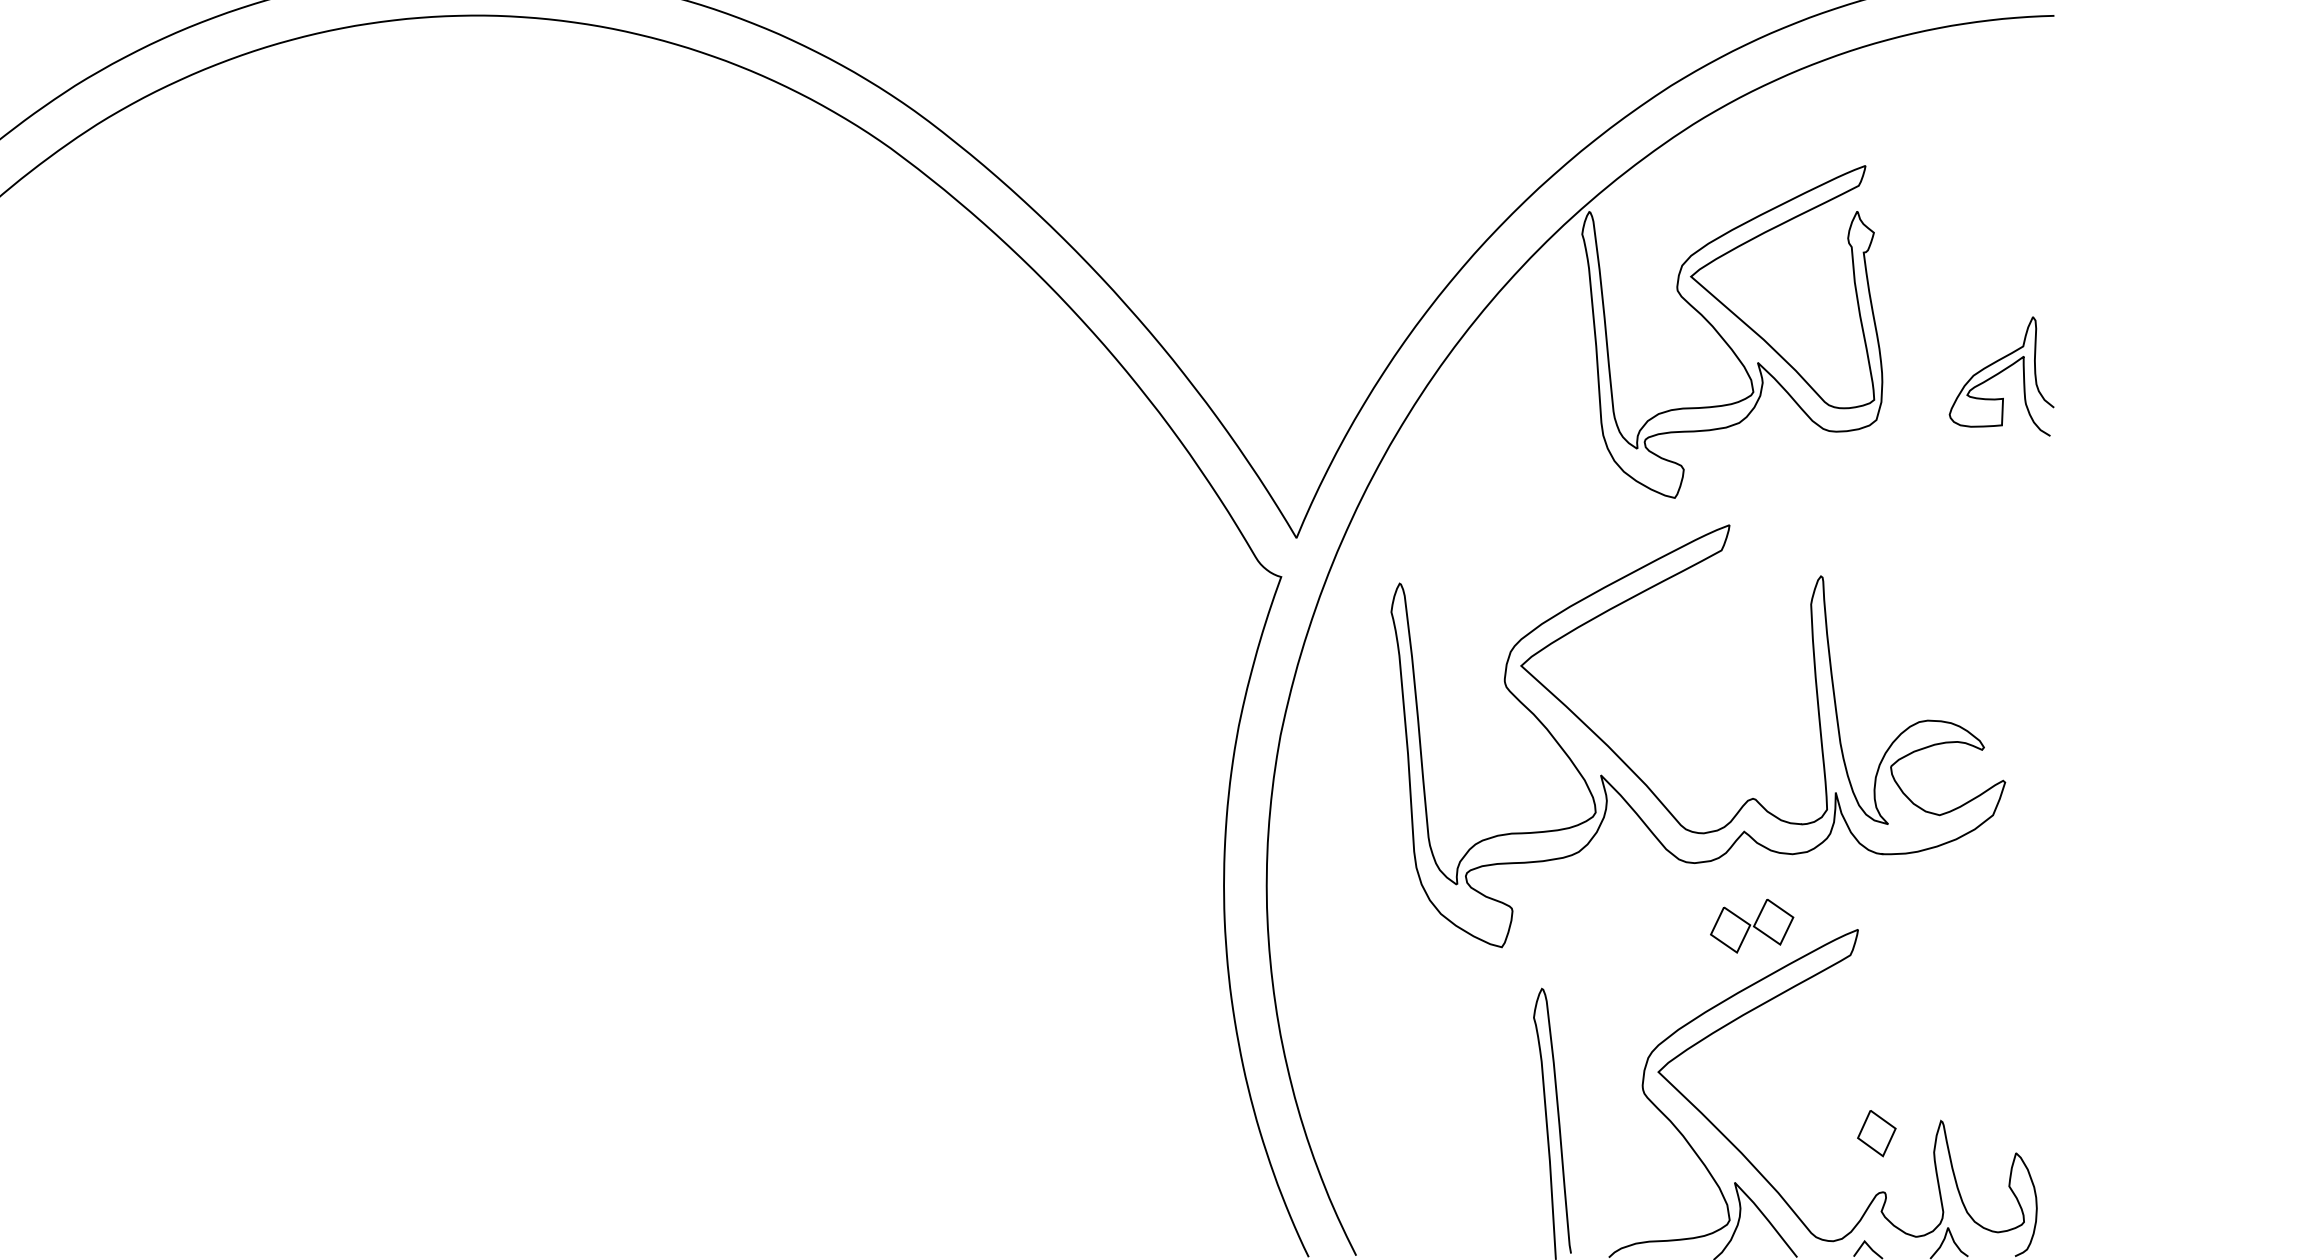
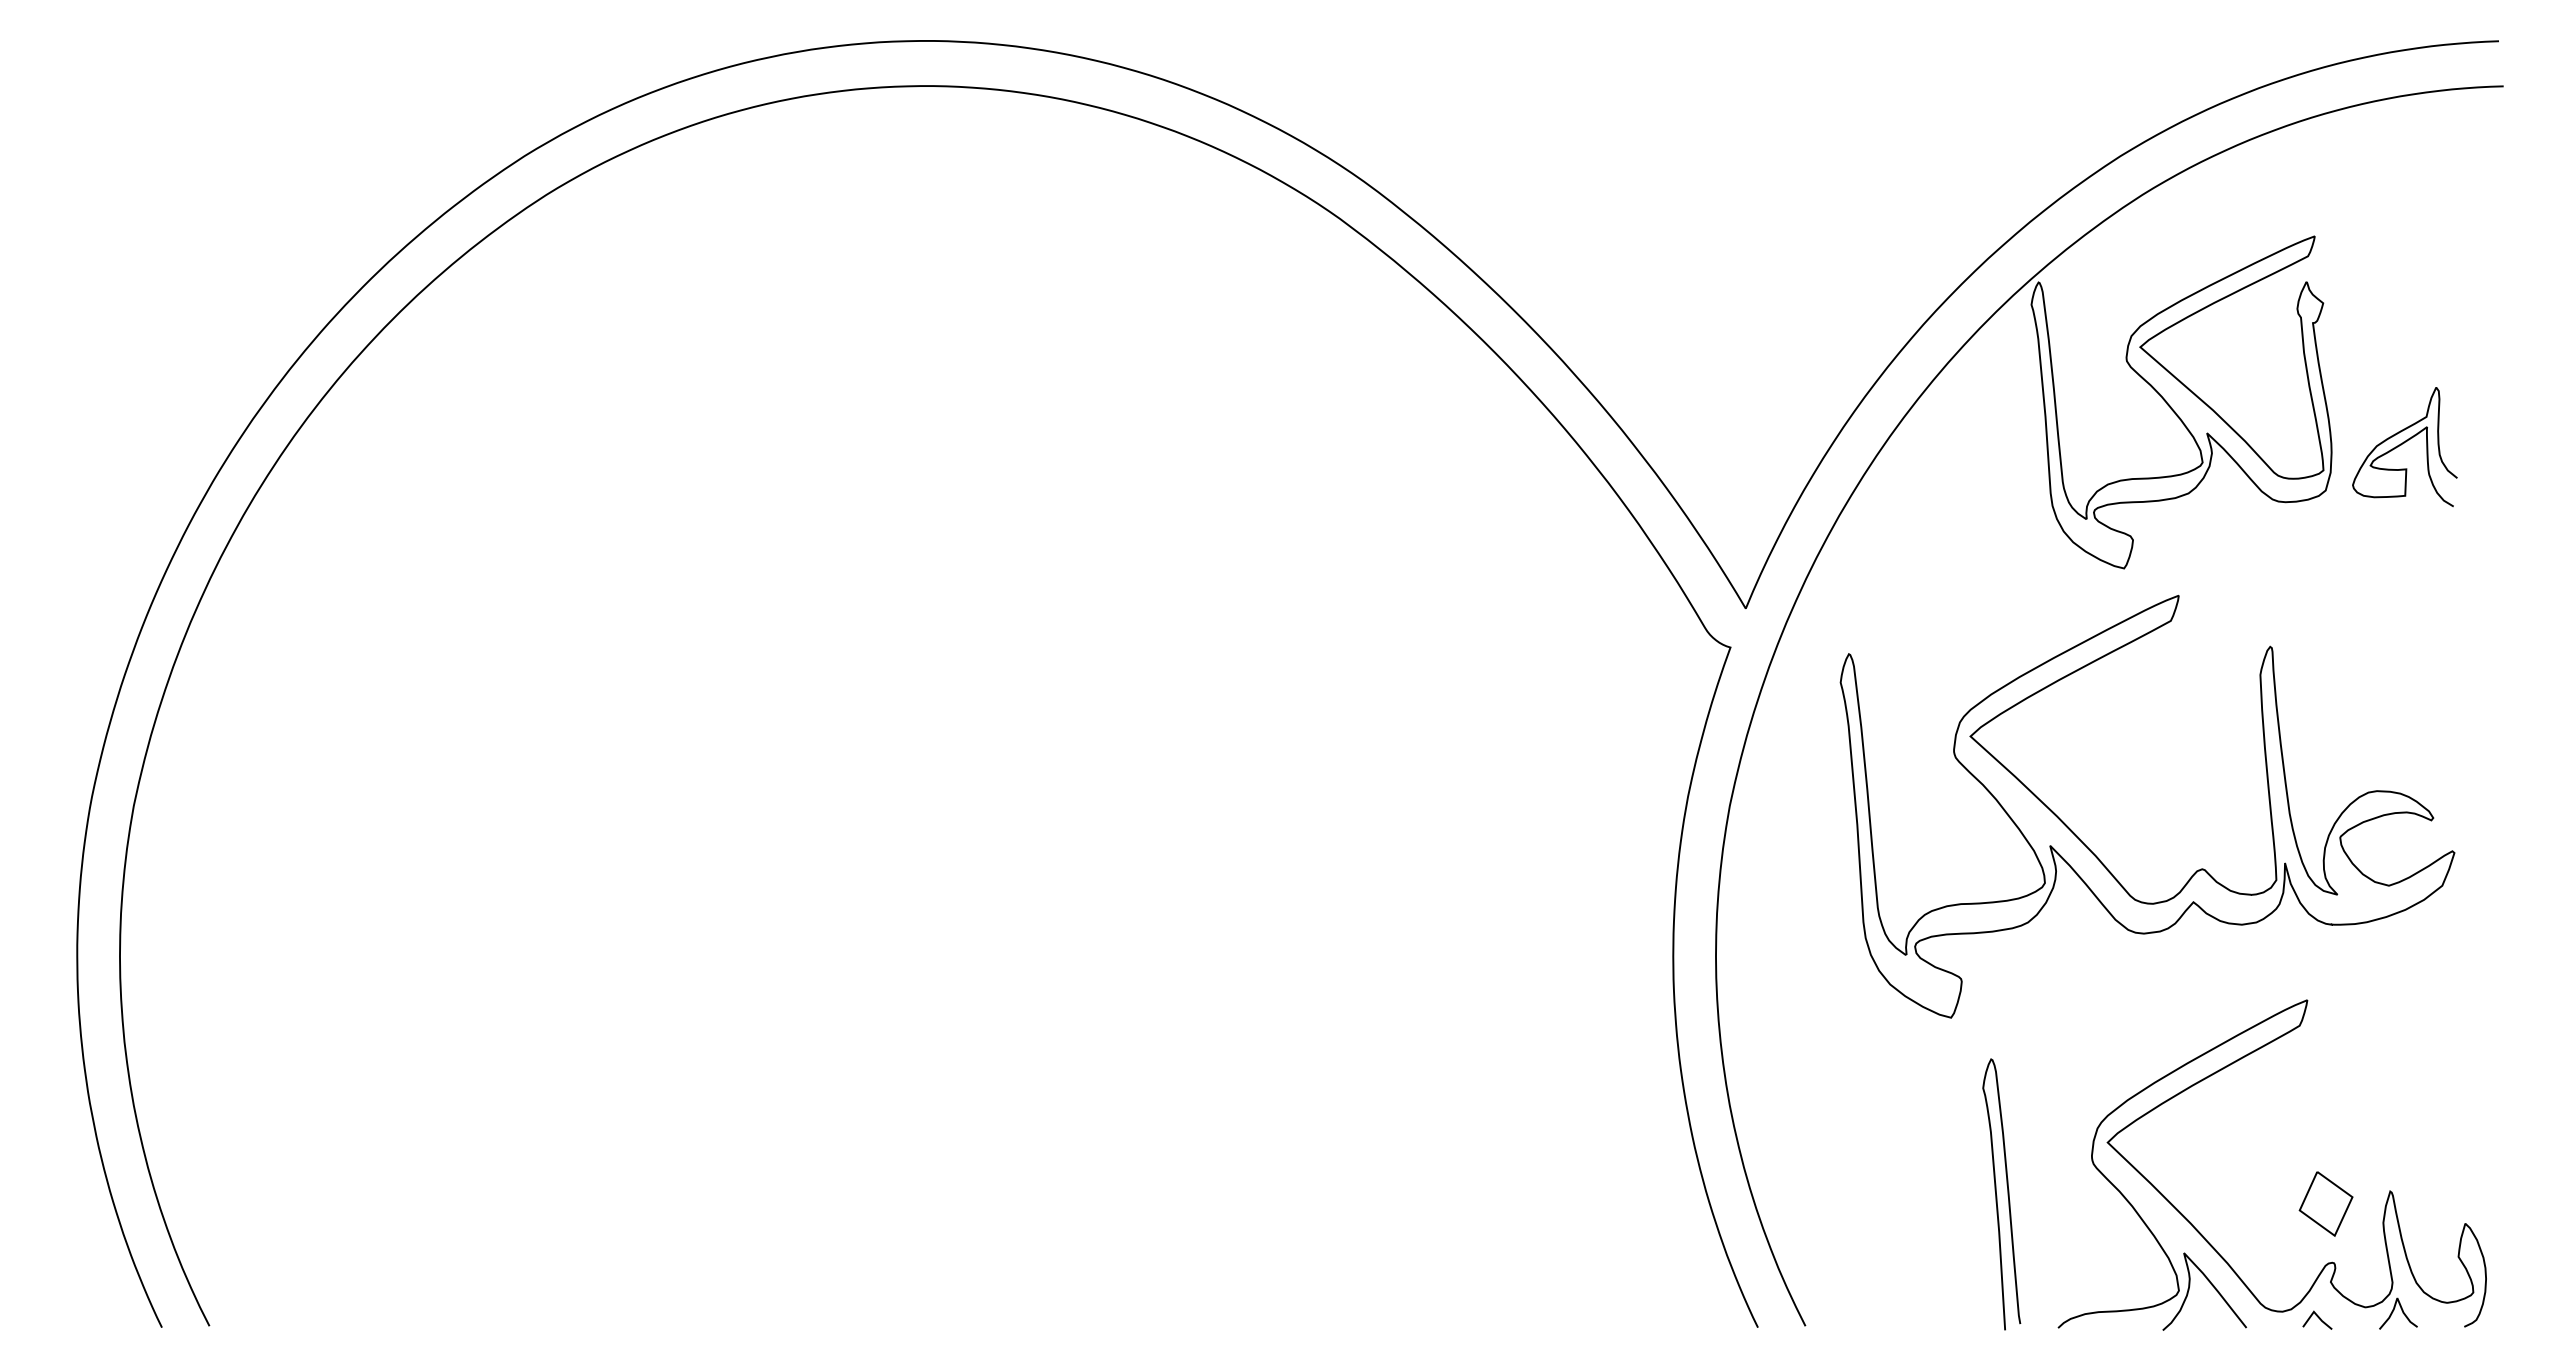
curve: (1999, 374) -> (2402, 444), moved
part: (1752, 926) -> (2201, 996), removed
part: (1876, 1133) -> (2325, 1203), size x1.4

